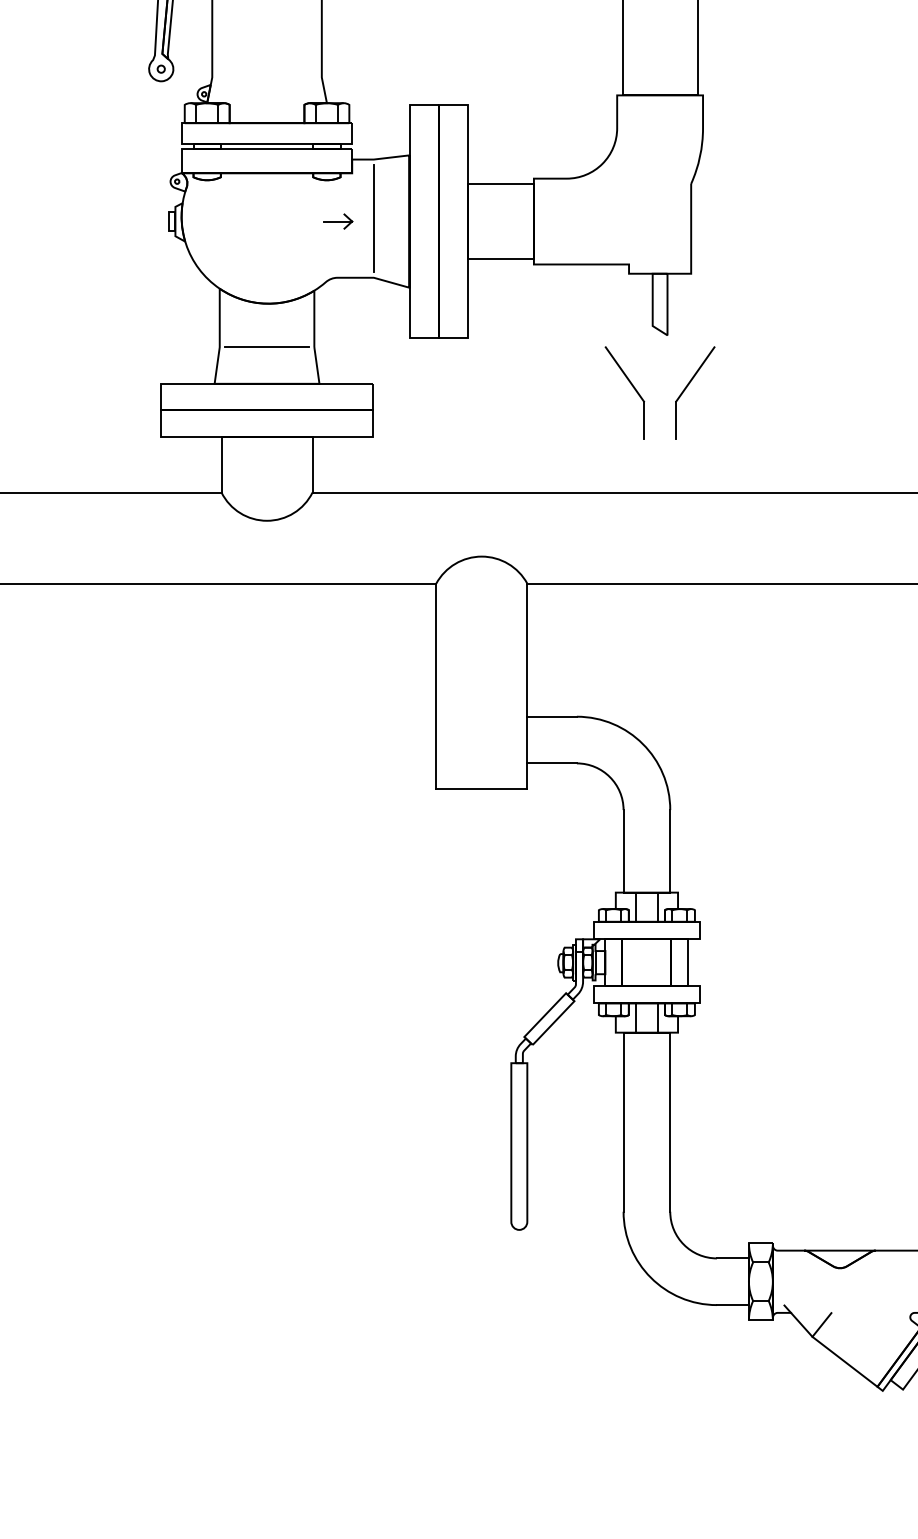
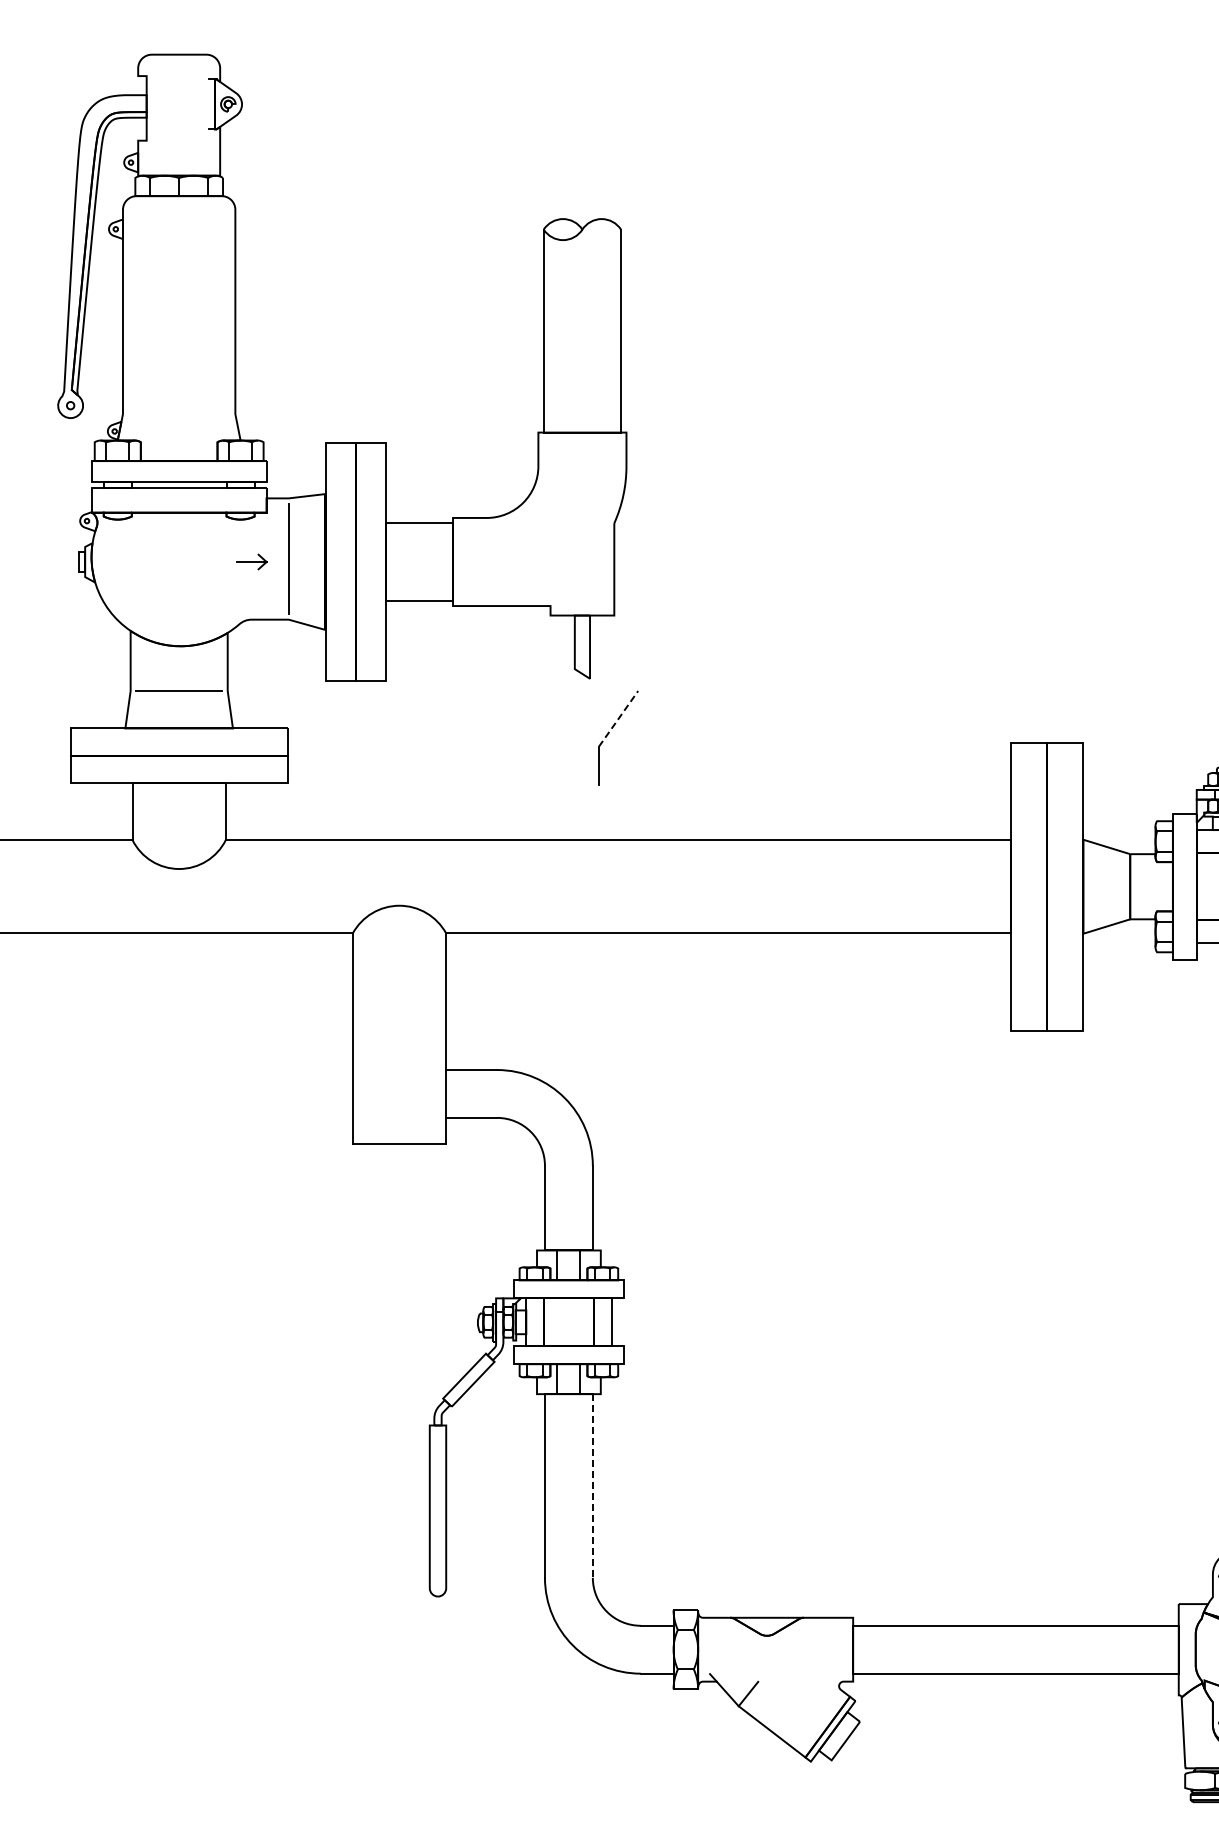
line: (695, 374) -> (618, 718), solid -> dashed
part: (632, 387) -> (554, 732), removed
line: (669, 1122) -> (592, 1486), solid -> dashed

